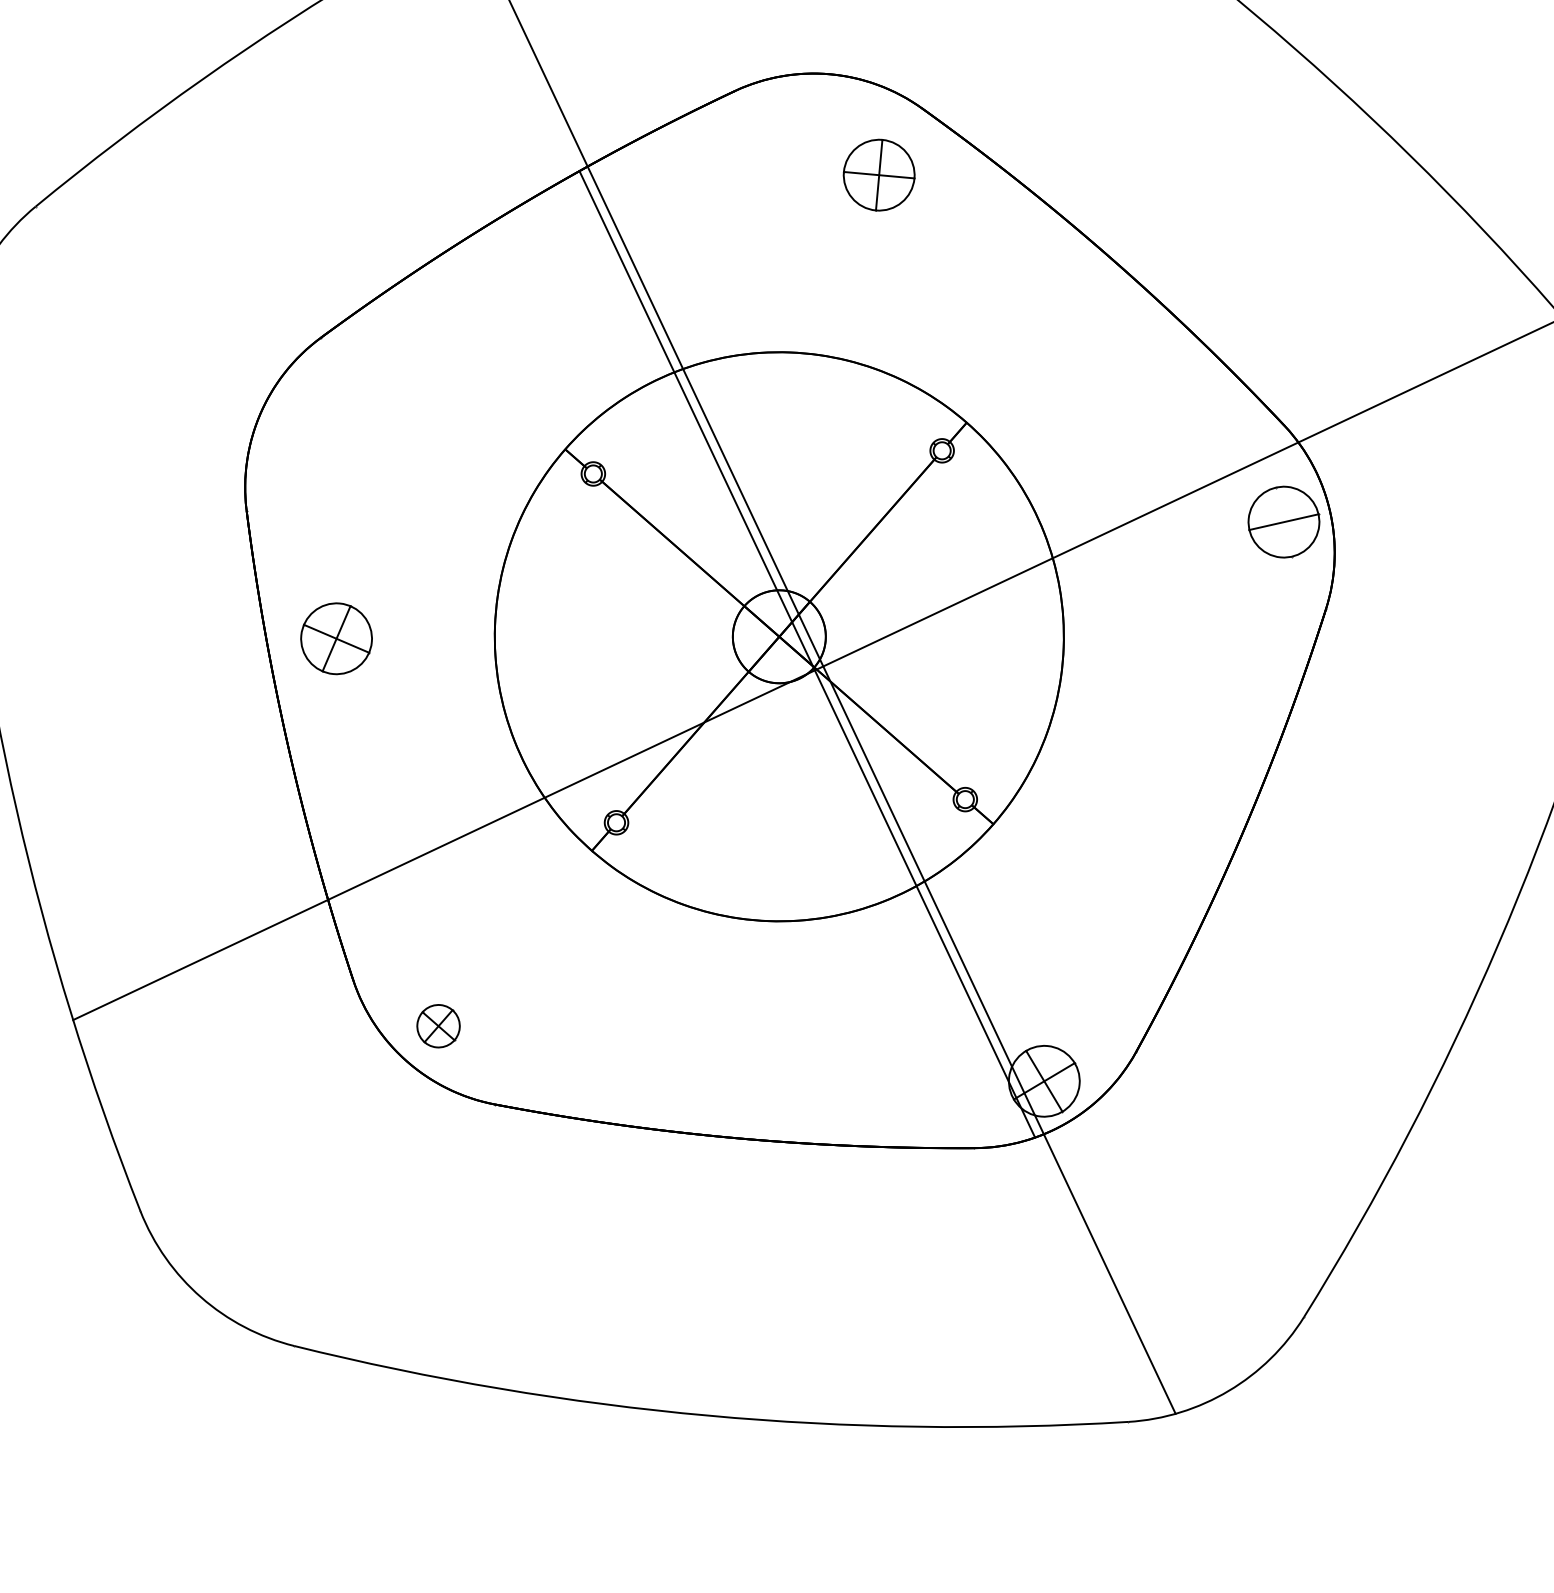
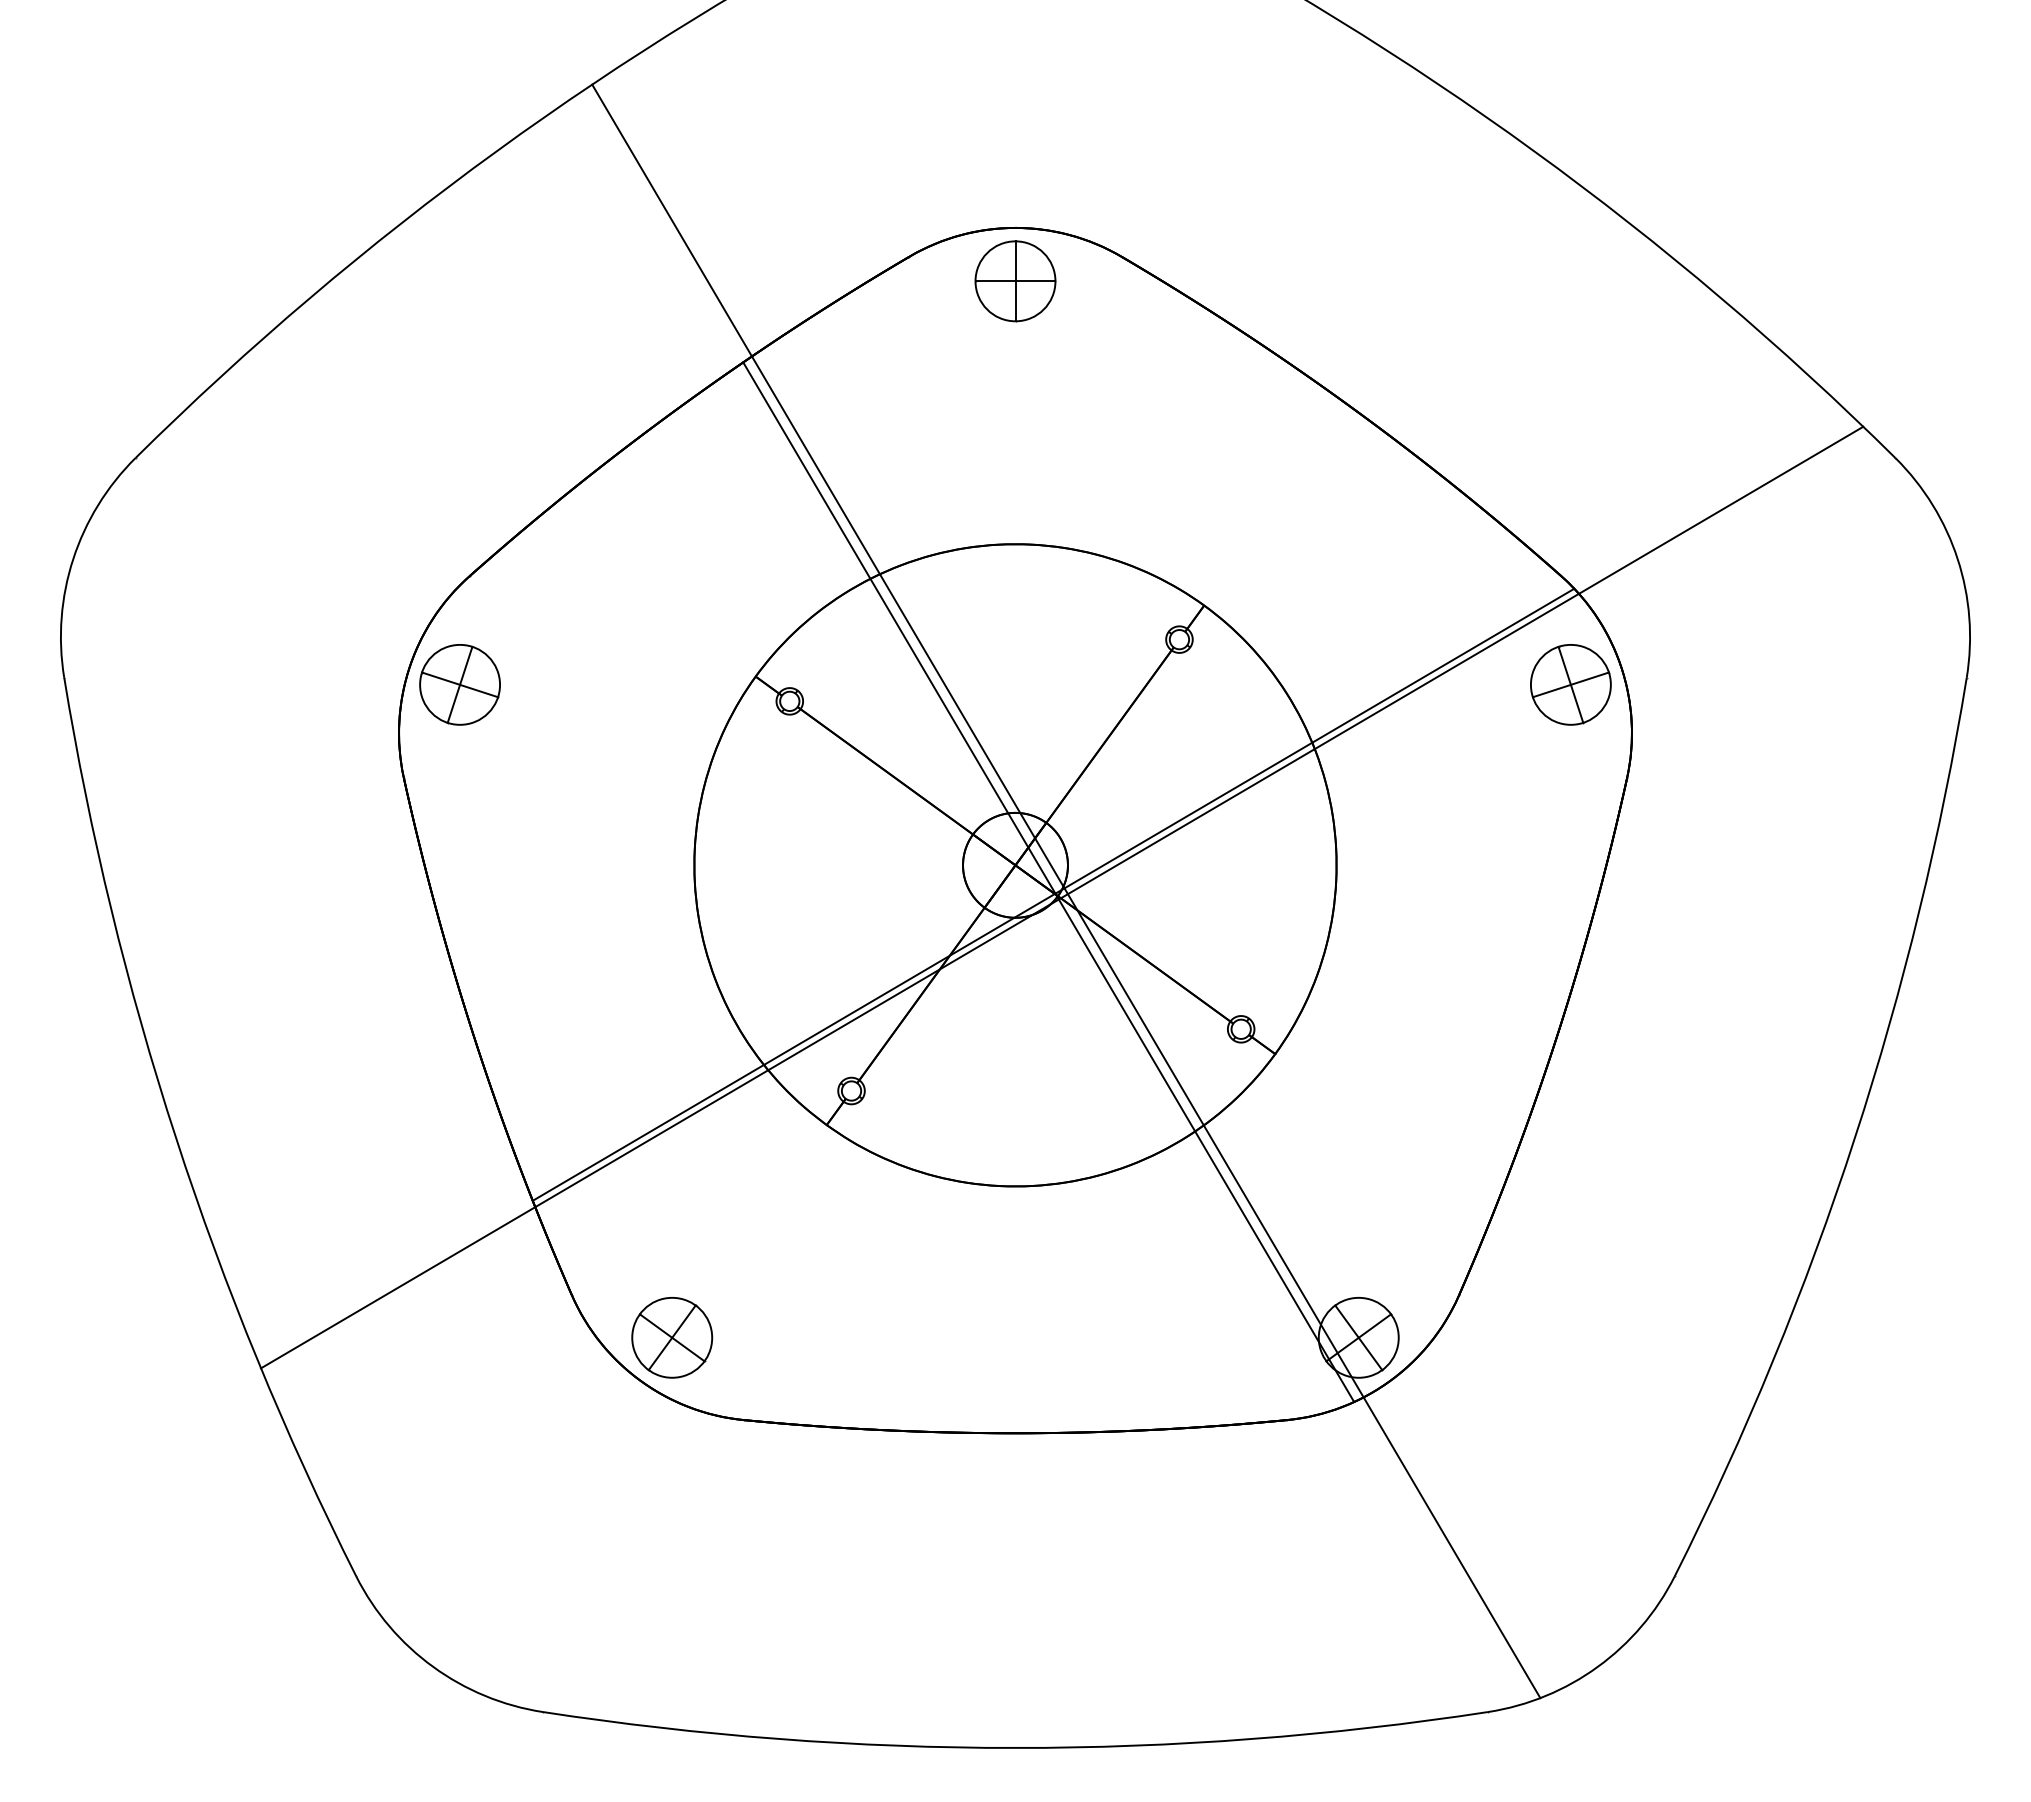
part: (879, 175) -> (1015, 281), moved
line: (1283, 521) -> (1570, 684), added
part: (336, 638) -> (459, 684), moved
line: (810, 665) -> (1053, 894), added
part: (438, 1025) -> (672, 1337), size x1.67

